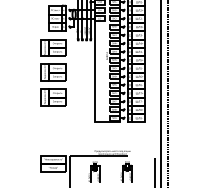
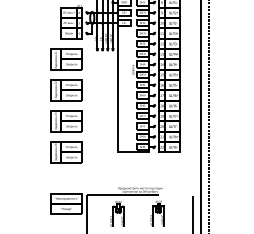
part: (53, 122) -> (66, 152), added

